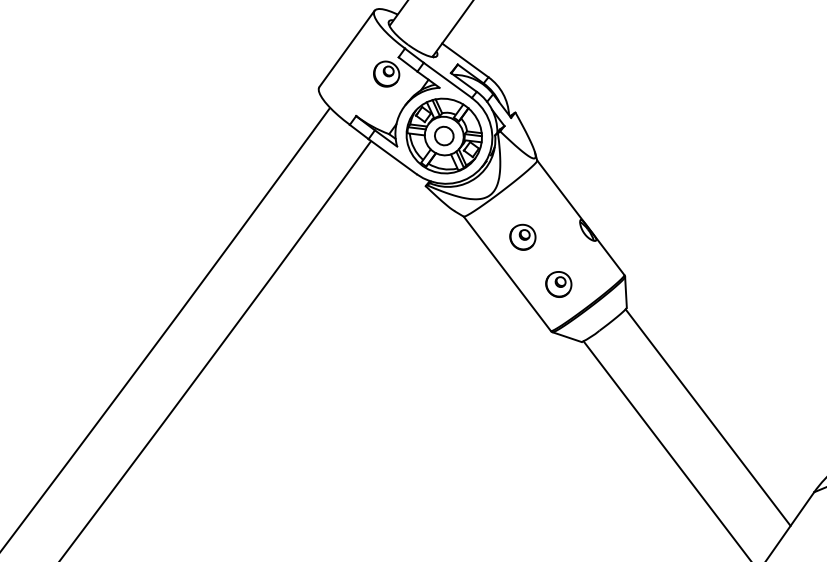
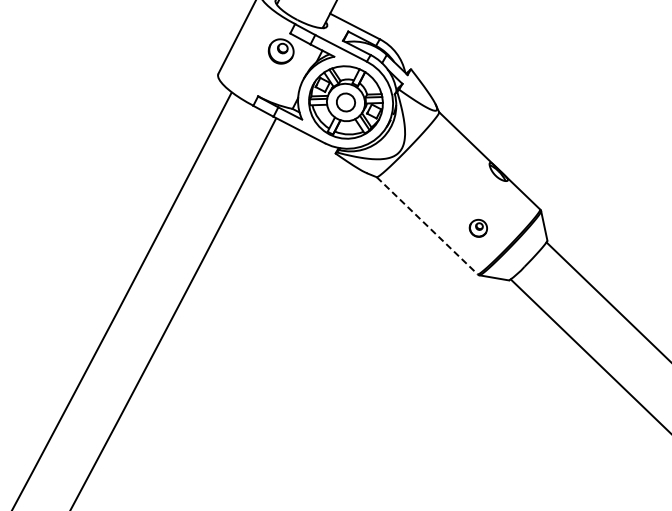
part: (522, 236) -> (436, 187), removed
line: (507, 273) -> (427, 225), solid -> dashed
part: (558, 284) -> (478, 228), size x0.7

